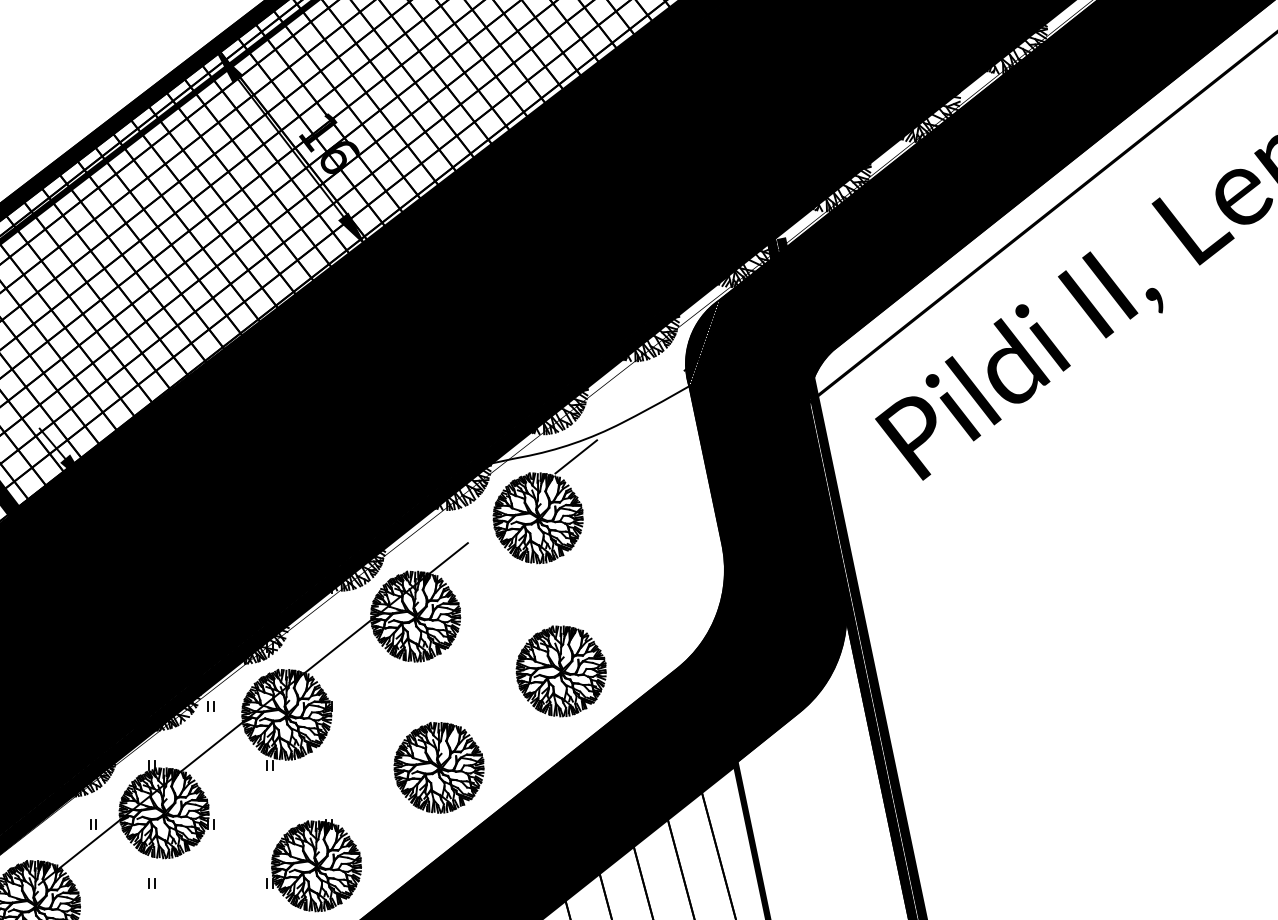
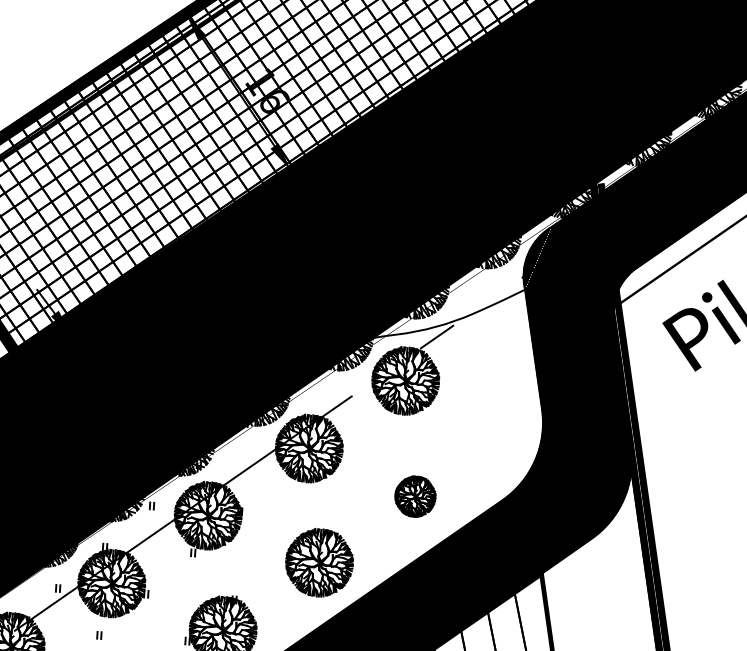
part: (560, 671) -> (414, 496), size x0.6

